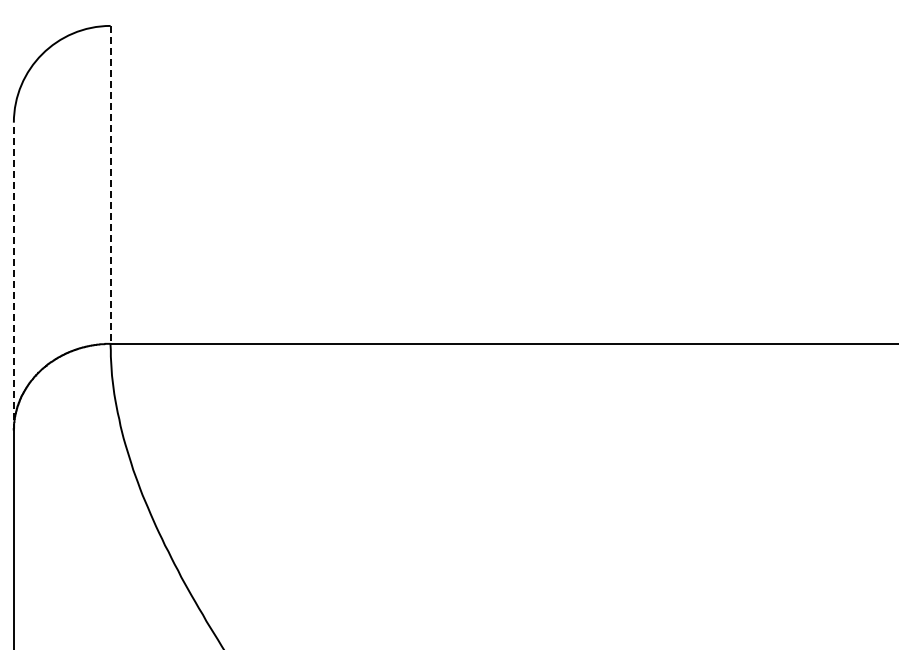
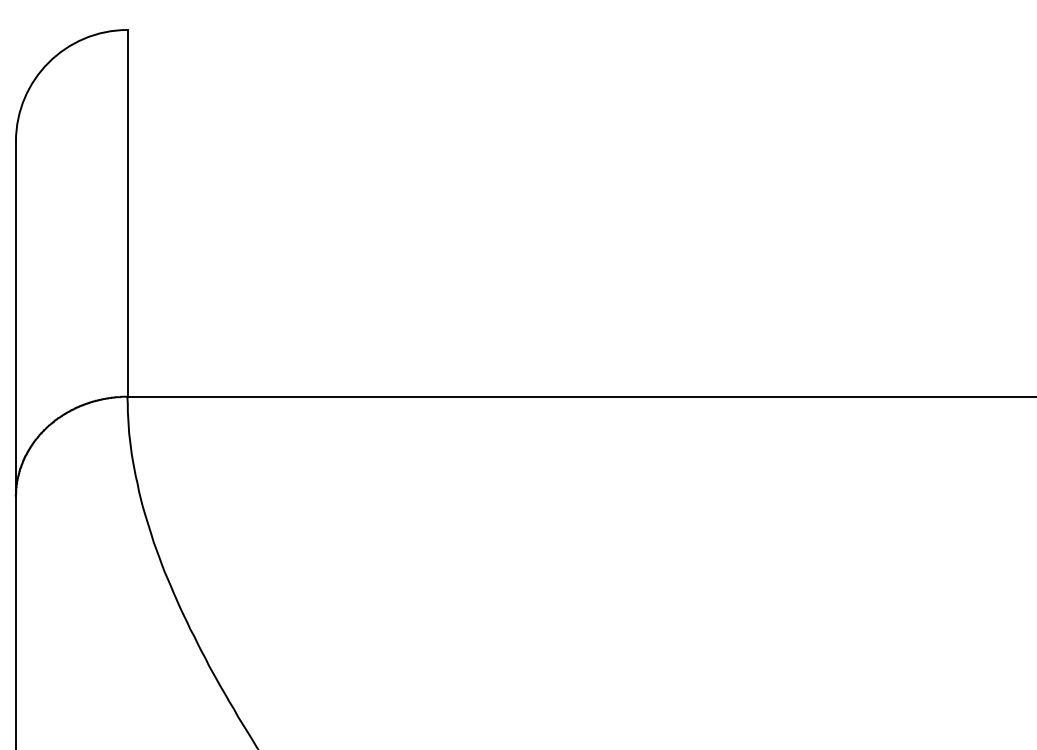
line: (110, 184) -> (127, 212), dashed -> solid
line: (13, 276) -> (15, 319), dashed -> solid

